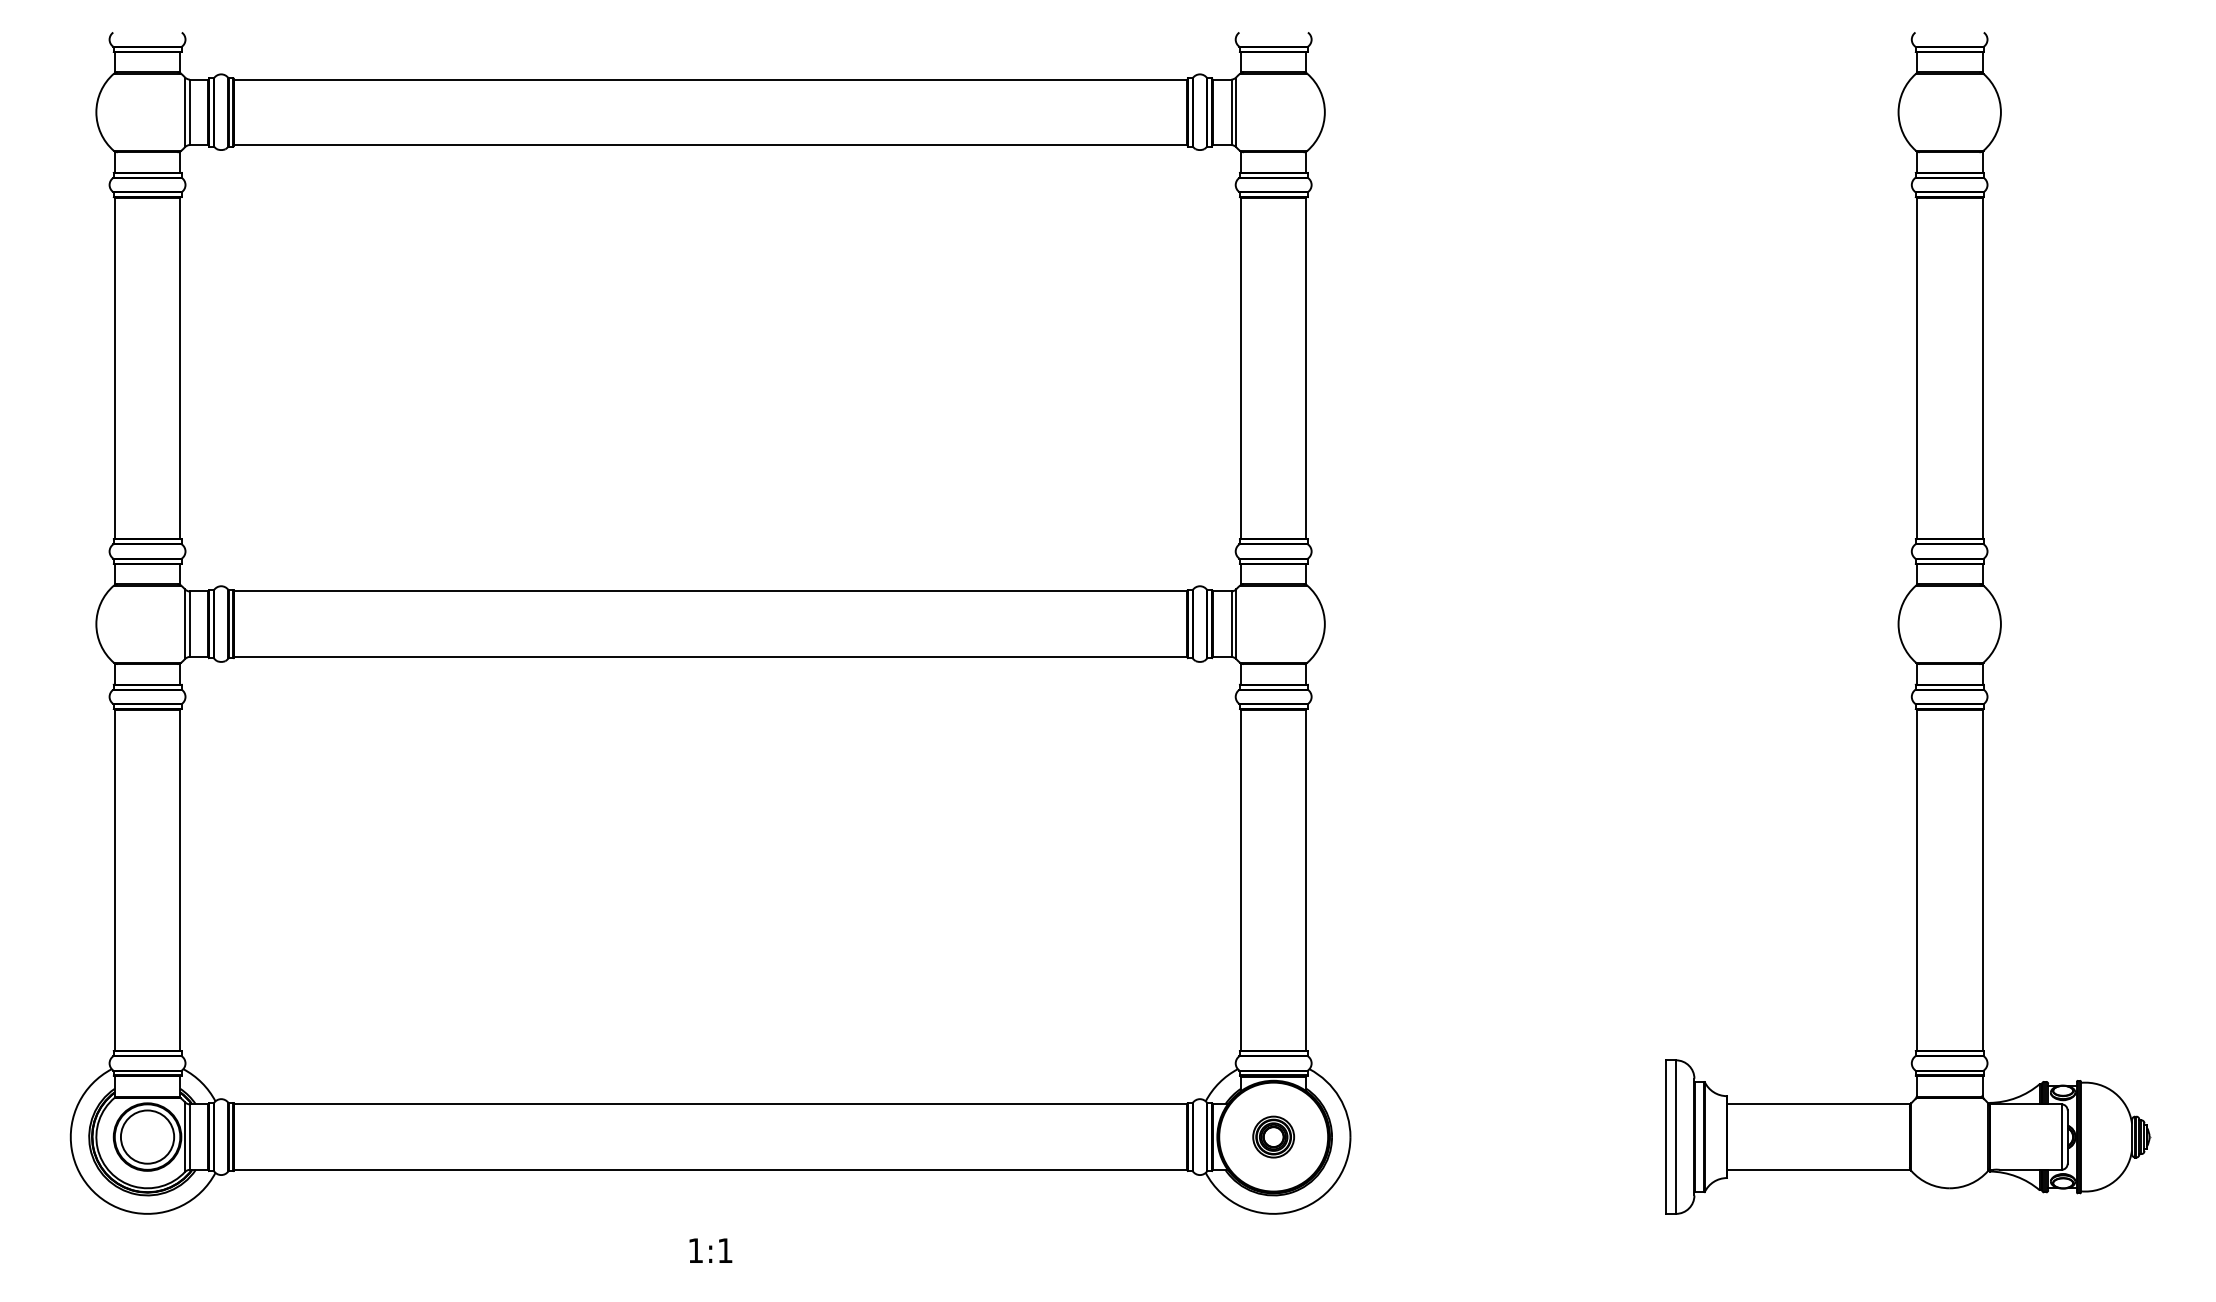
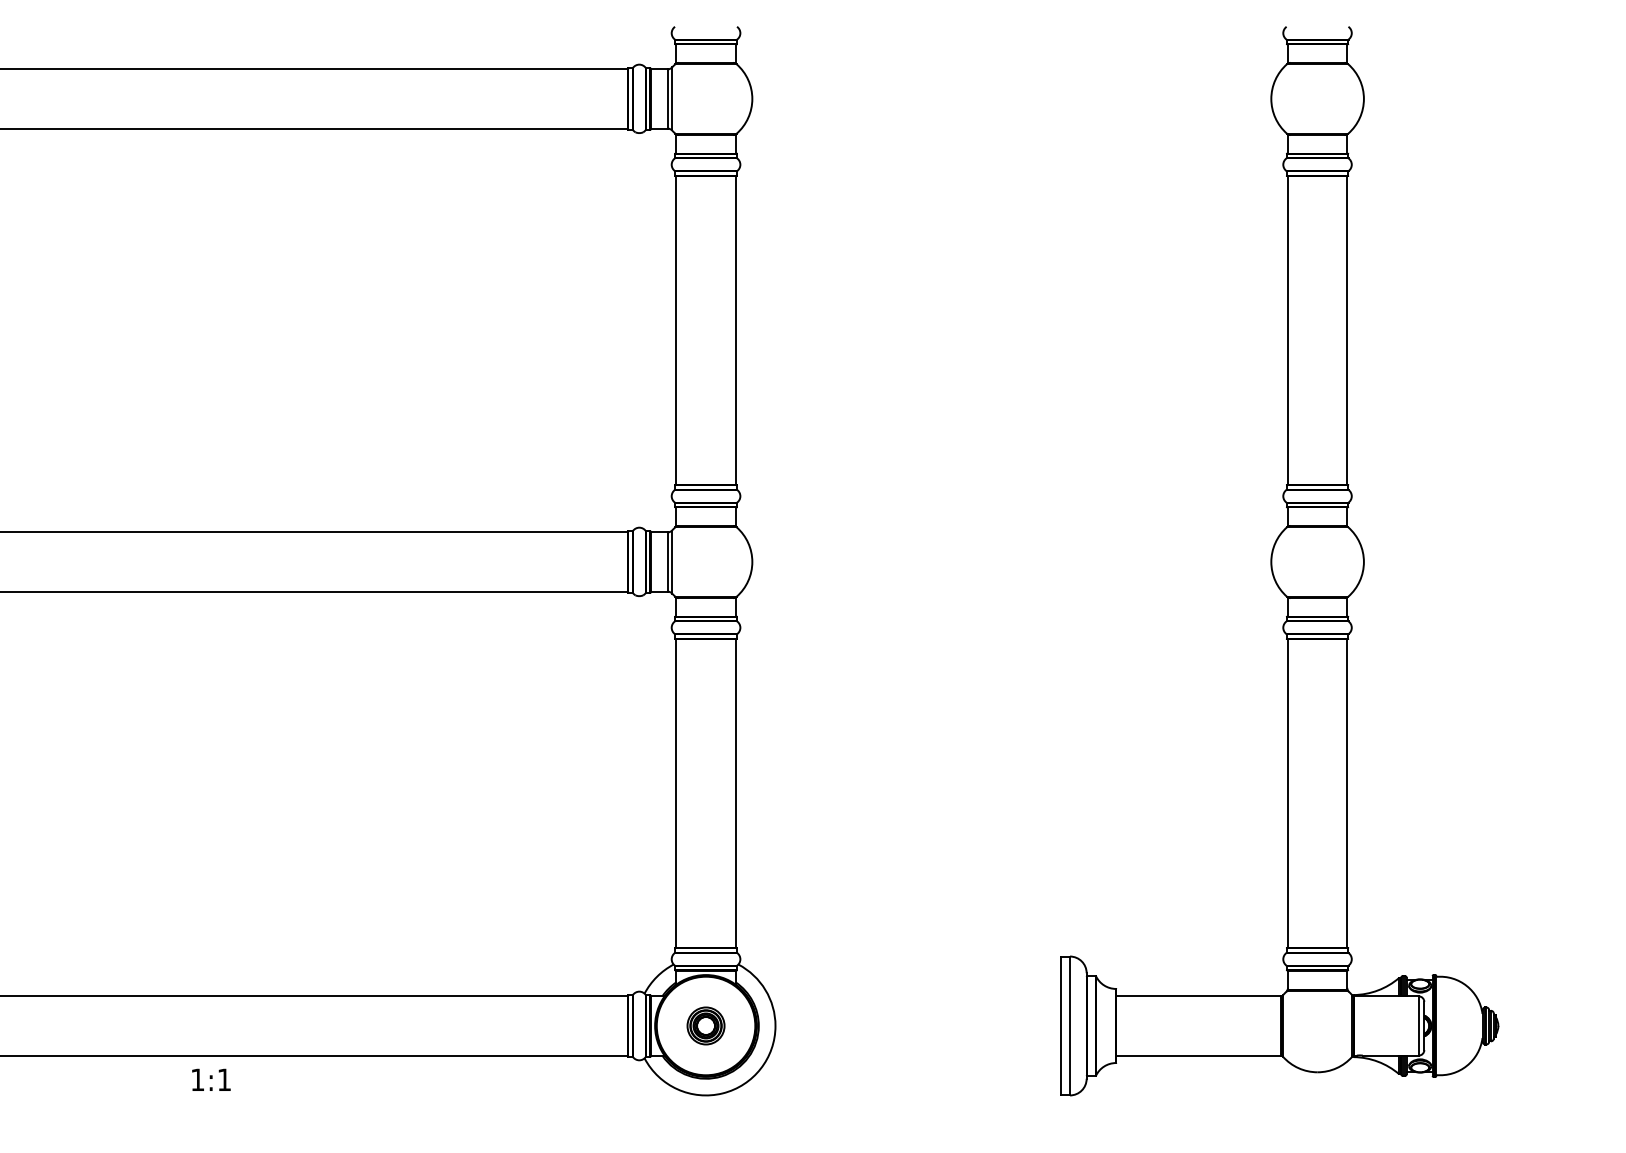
text: (710, 1250) -> (211, 1079), moved

